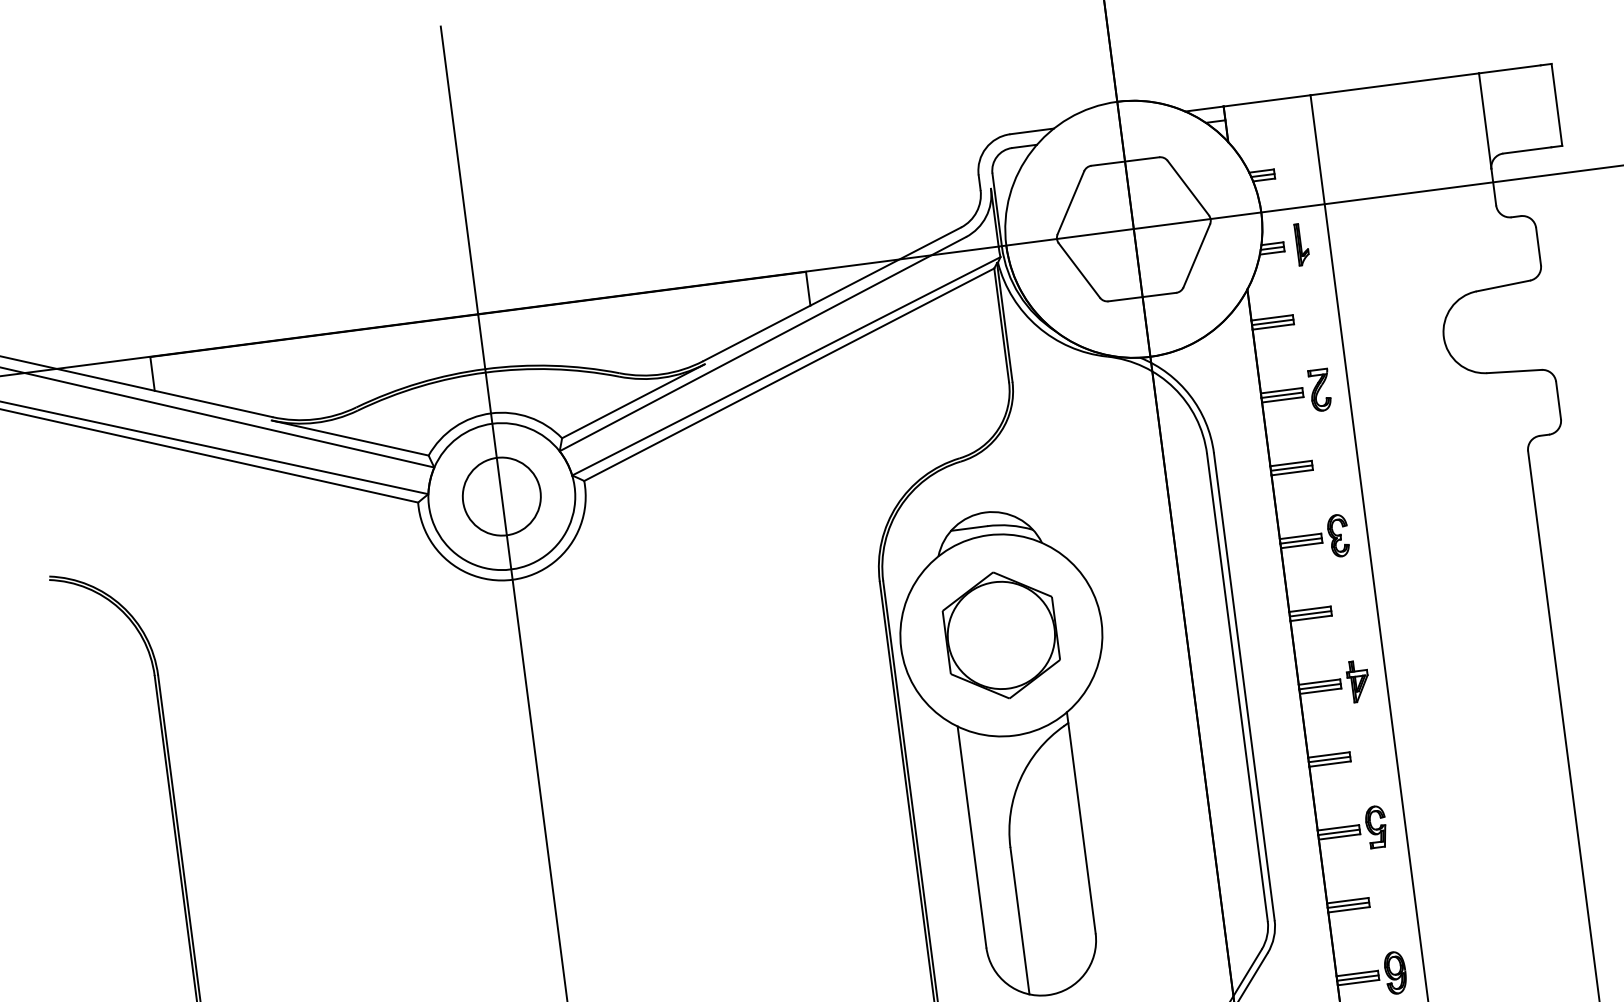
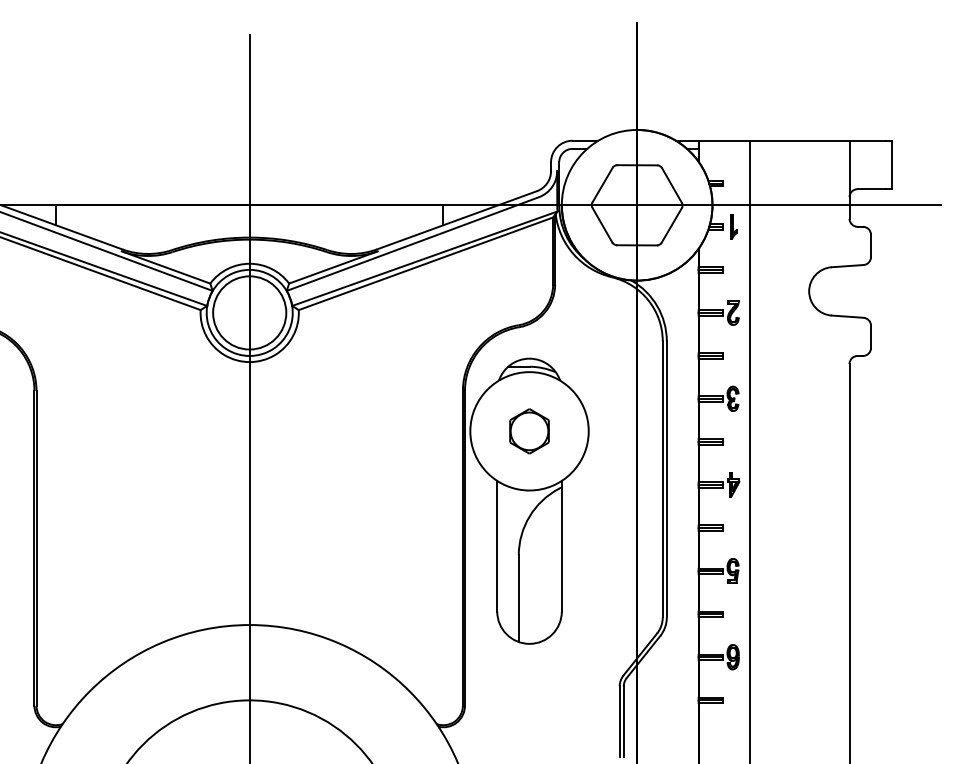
circle: (501, 495) -> (249, 312), size x1.6
part: (1001, 635) -> (529, 431), size x0.6

